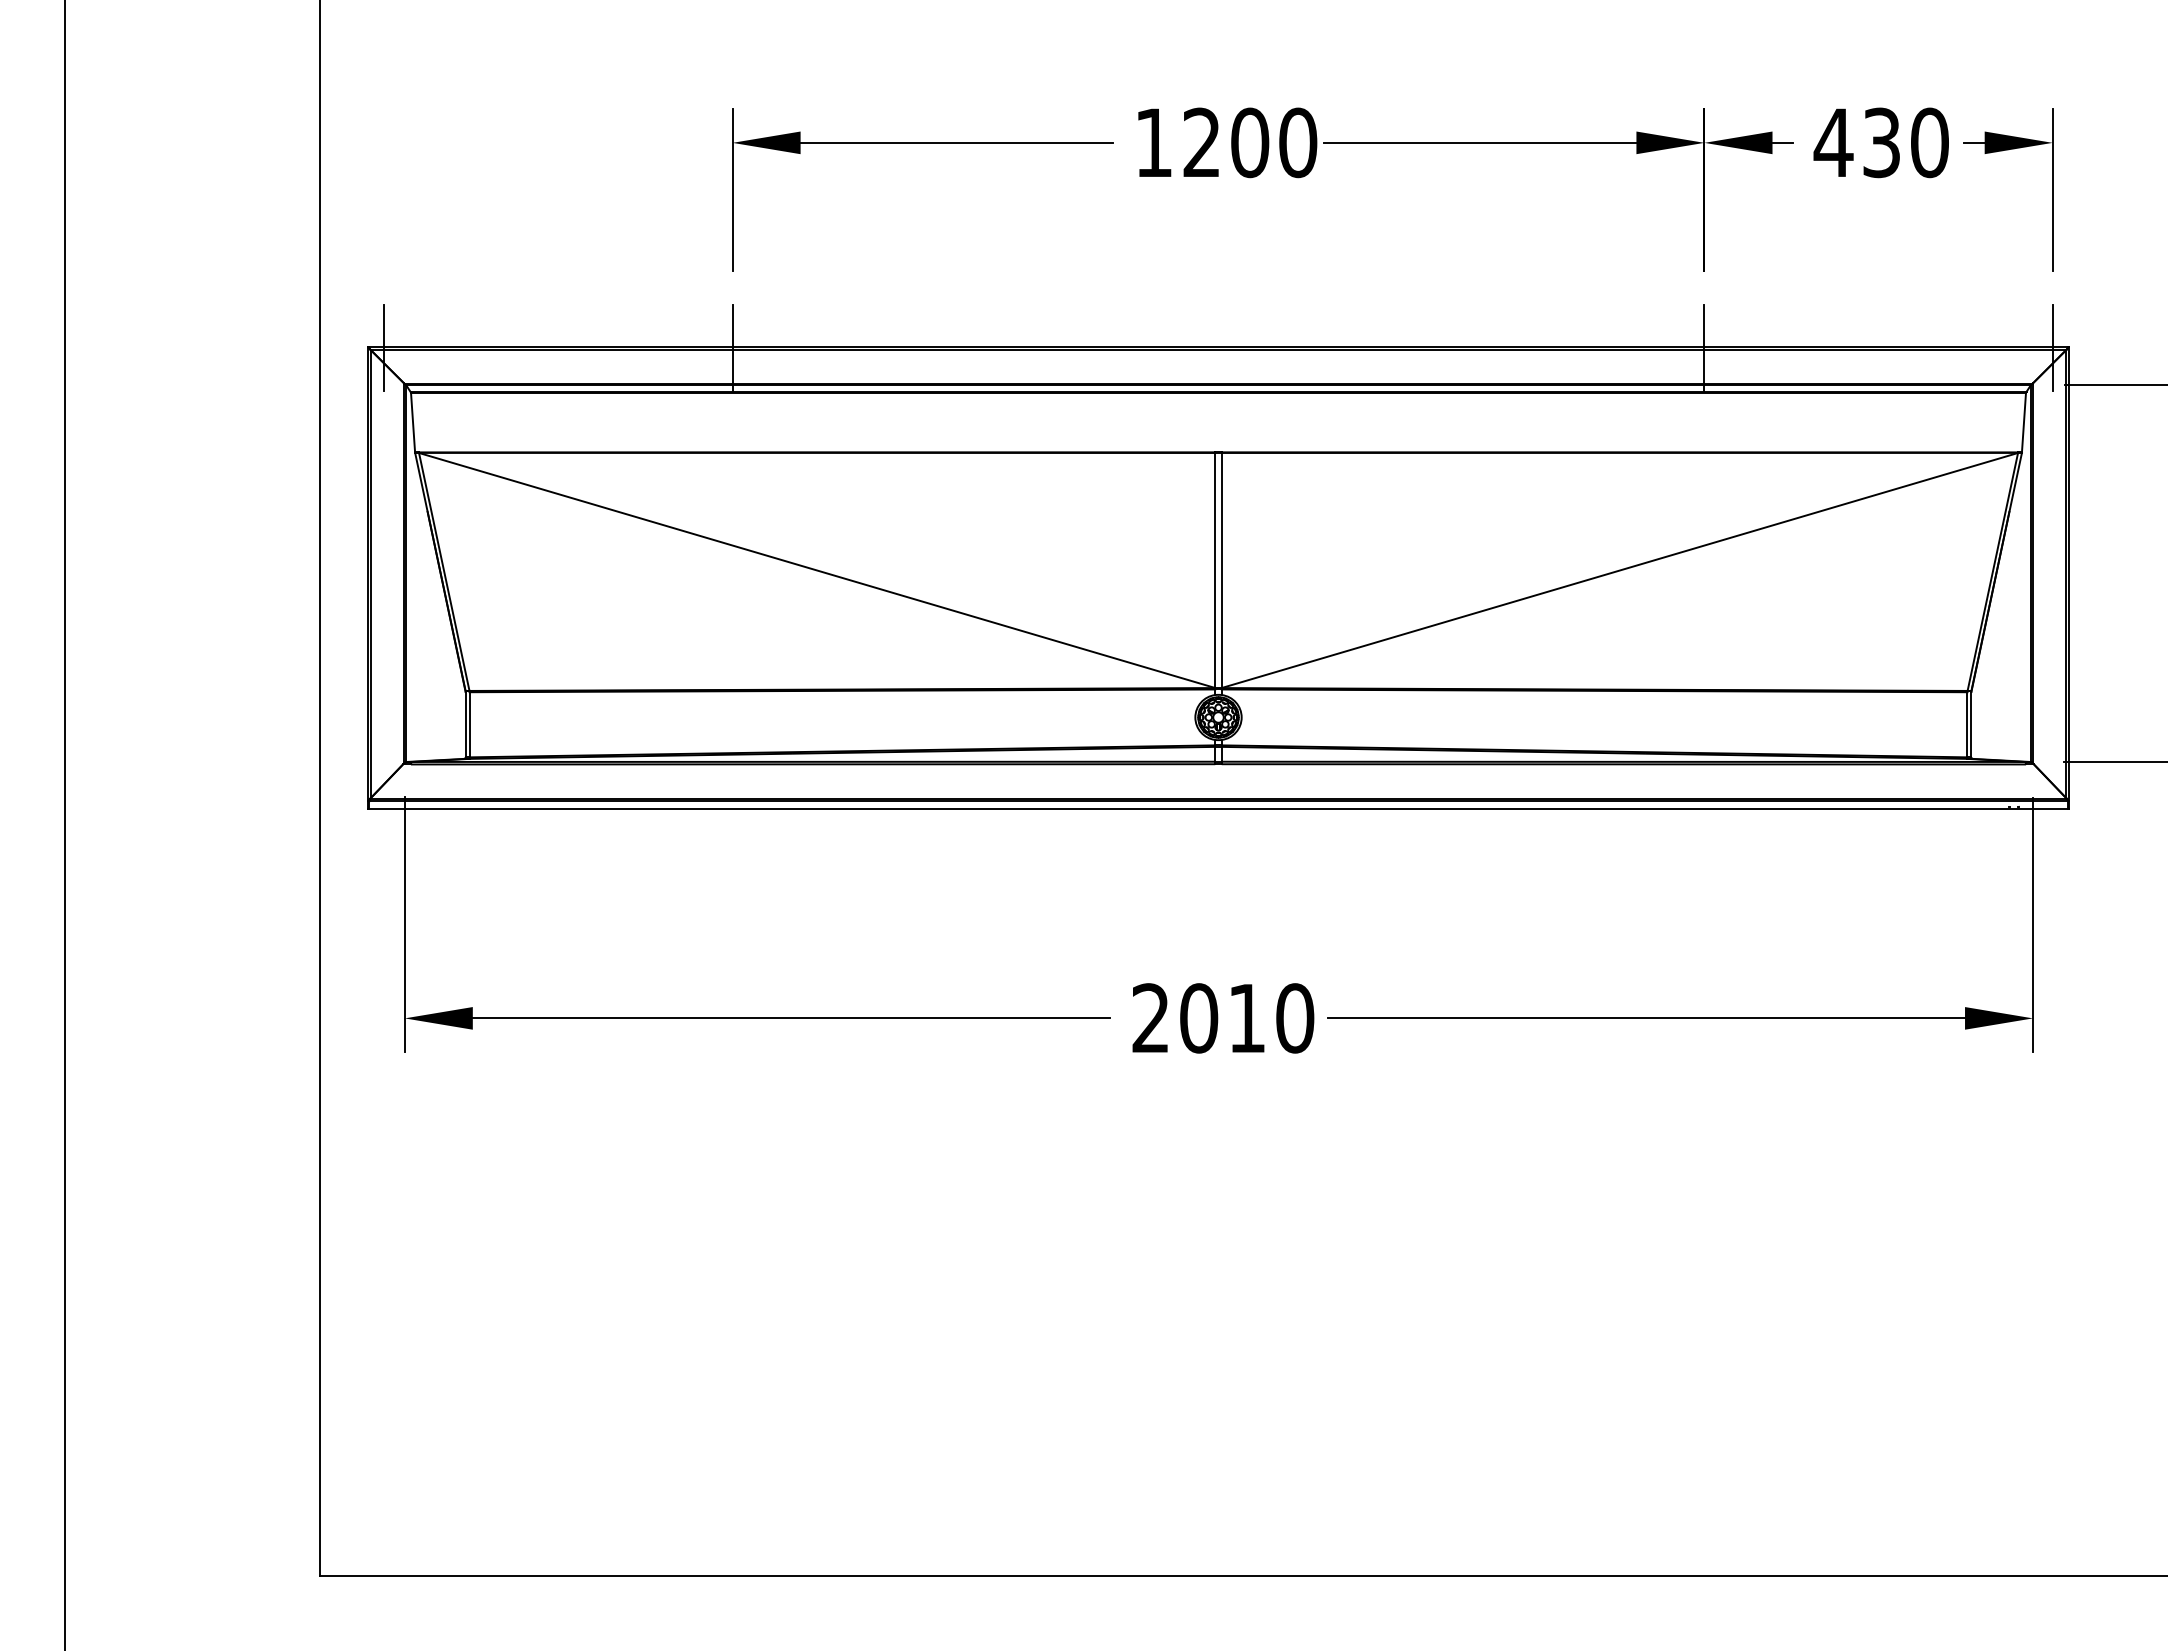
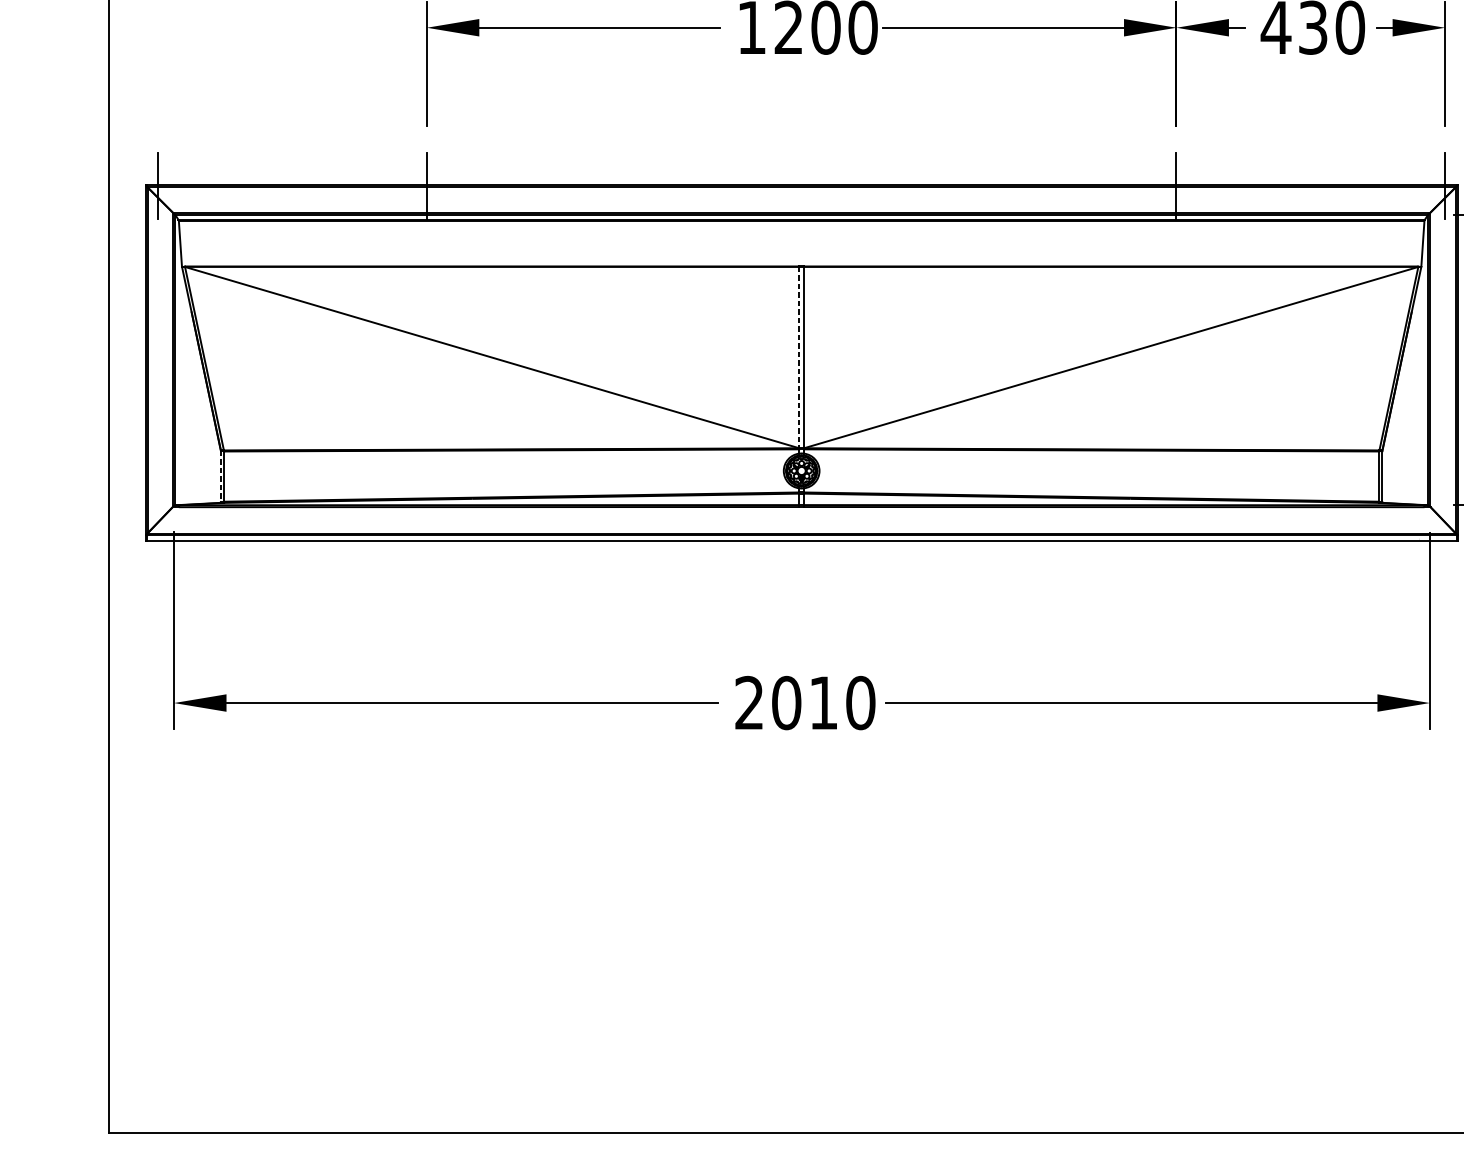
line: (1215, 570) -> (799, 357), solid -> dashed
line: (465, 724) -> (220, 476), solid -> dashed

